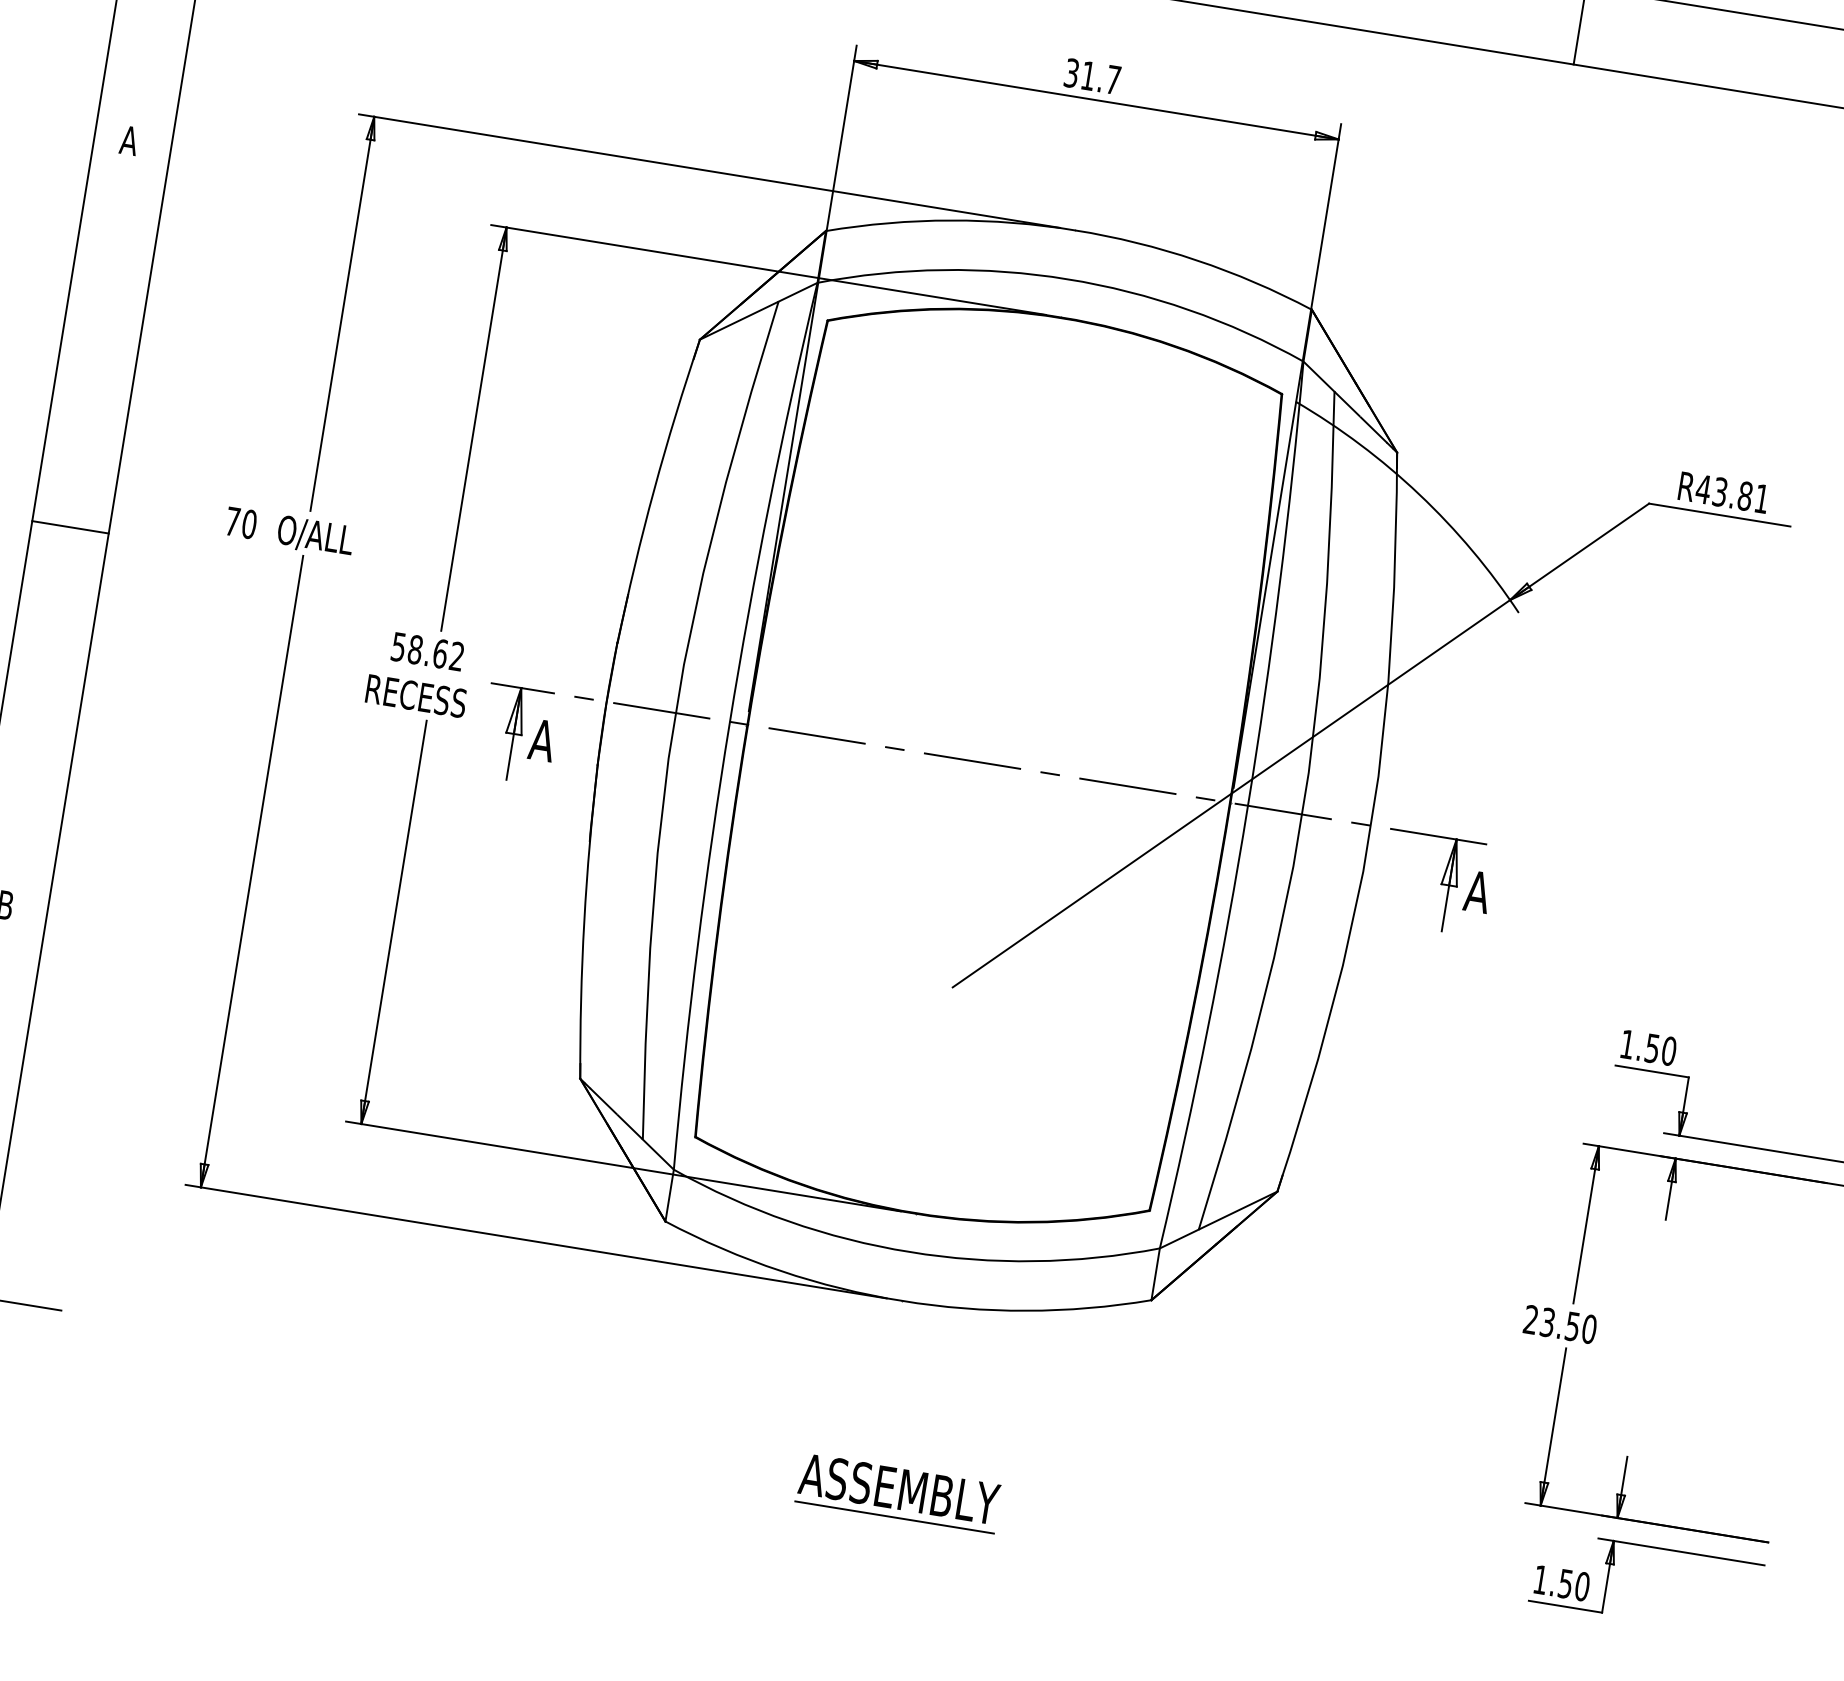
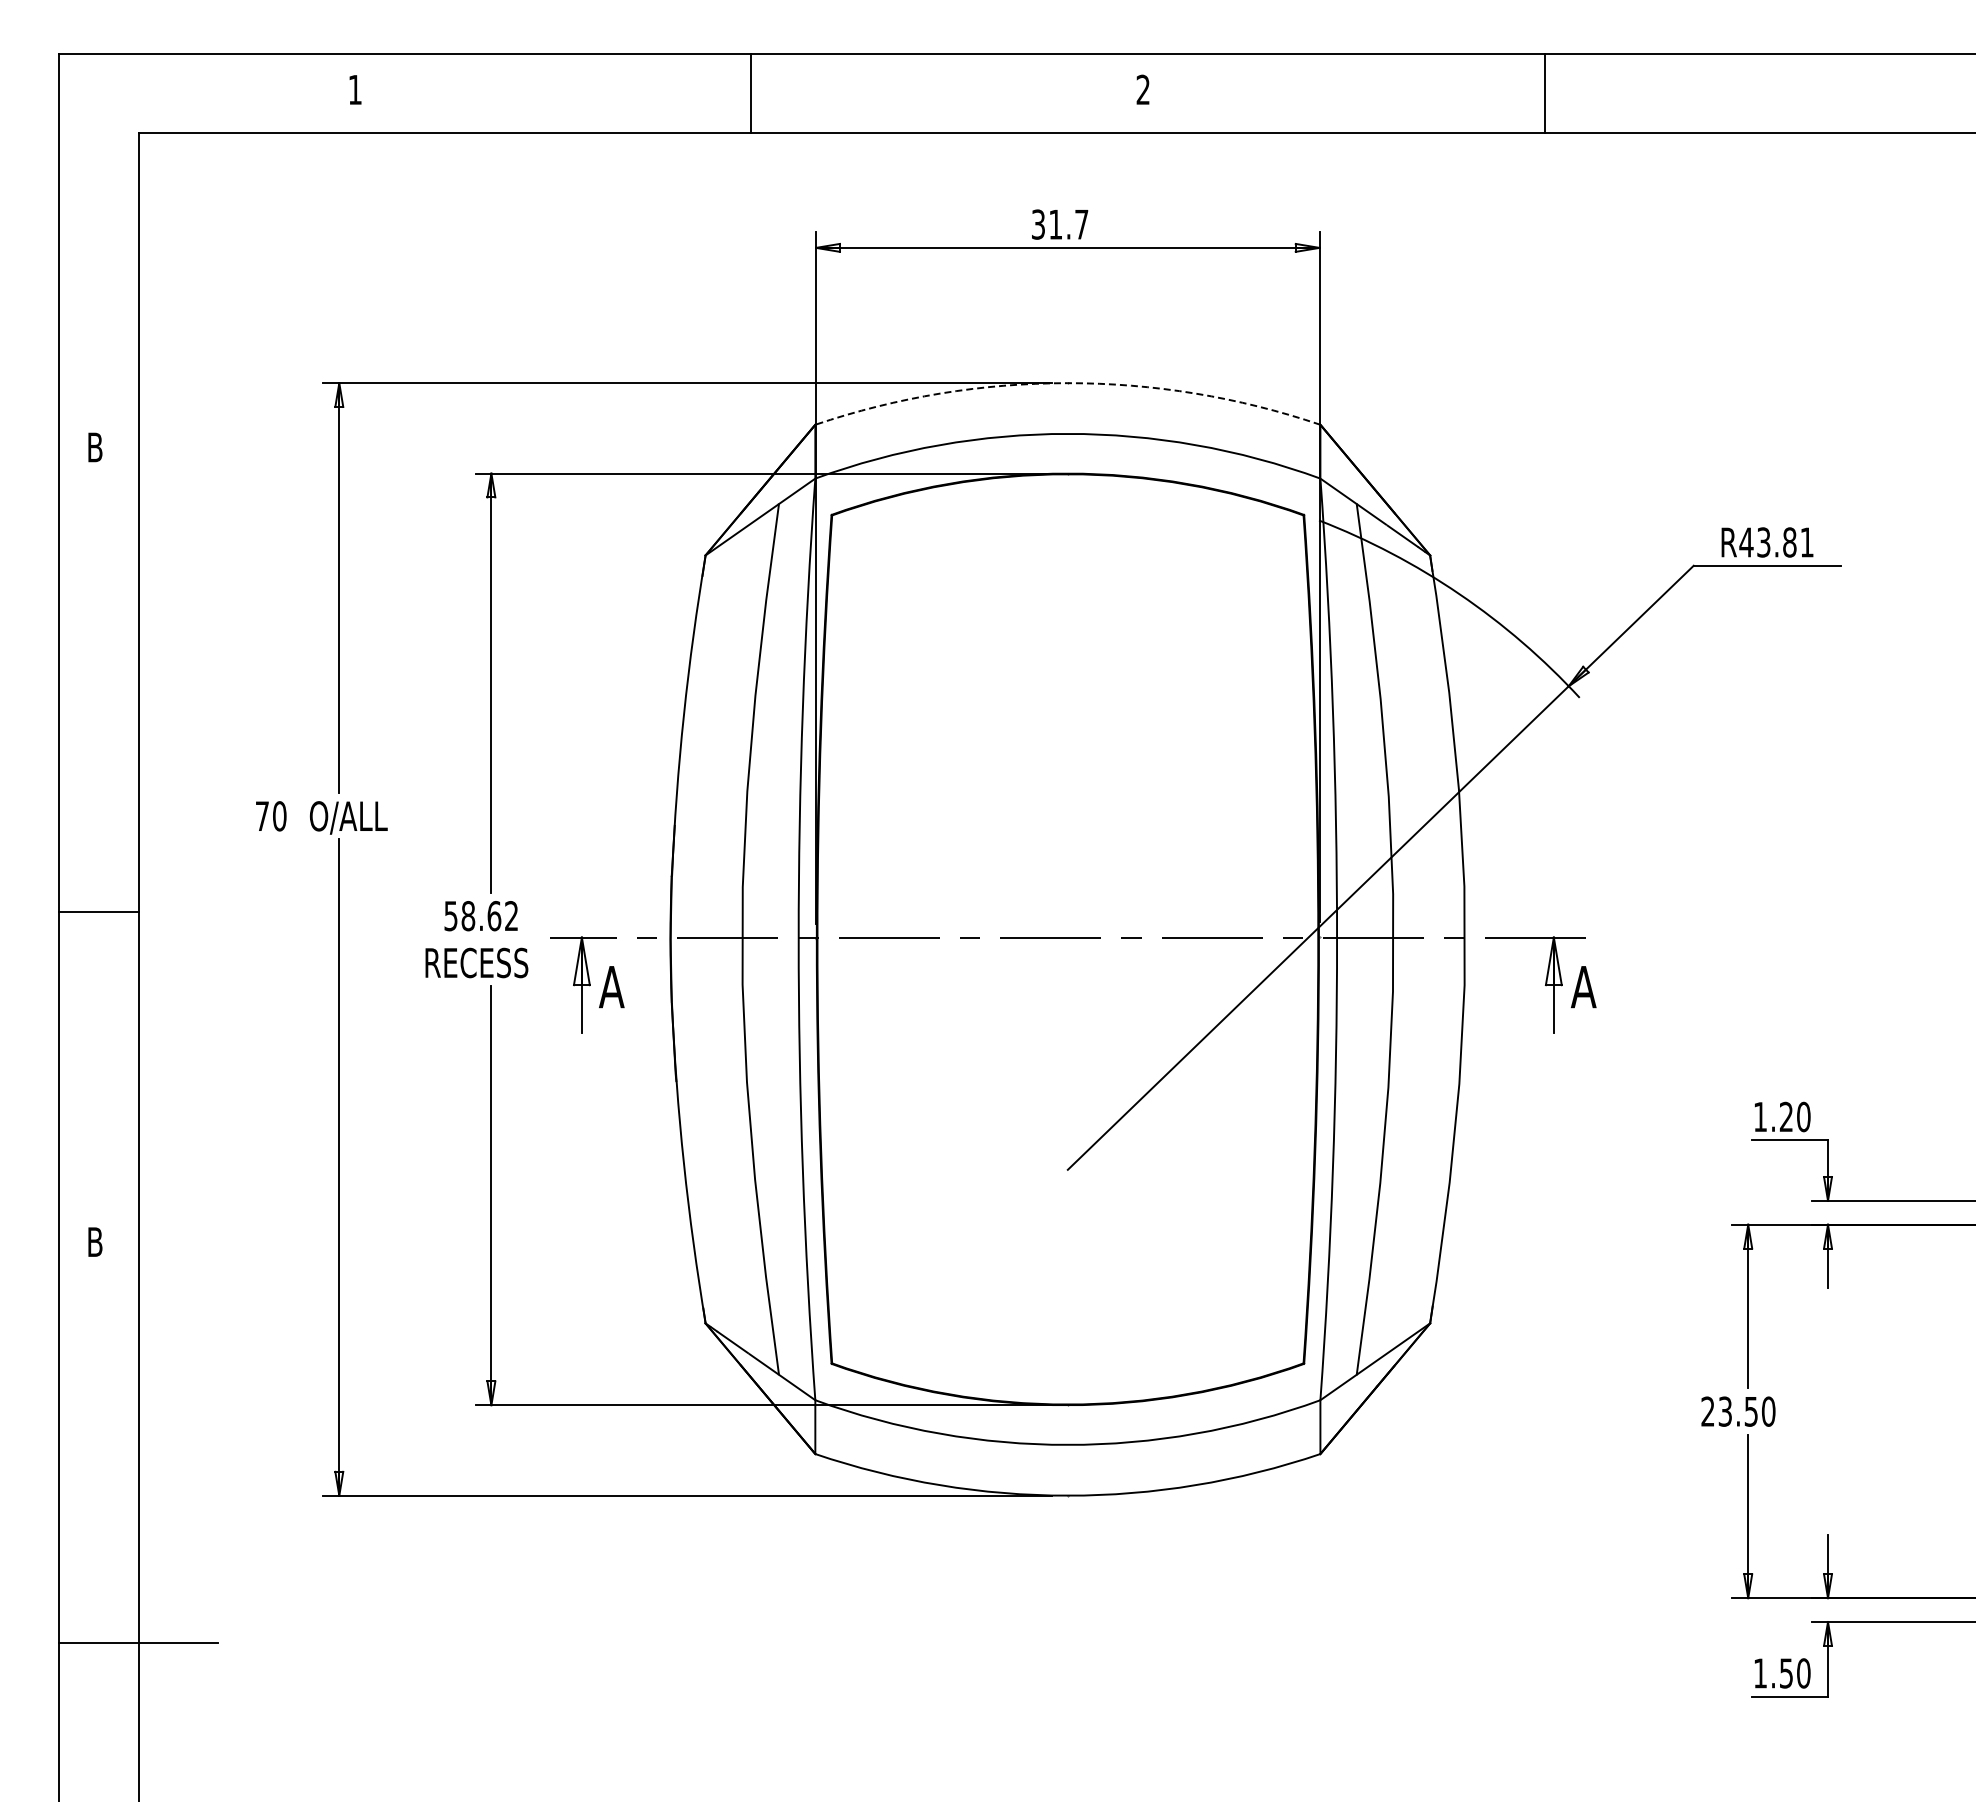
text: (128, 140) -> (94, 447), A -> B
arc: (1074, 230) -> (1067, 383), solid -> dashed
line: (70, 527) -> (98, 911), moved
text: (1651, 1047) -> (1785, 1116), 1.50 -> 1.20
part: (898, 1492) -> (1095, 1690), removed

